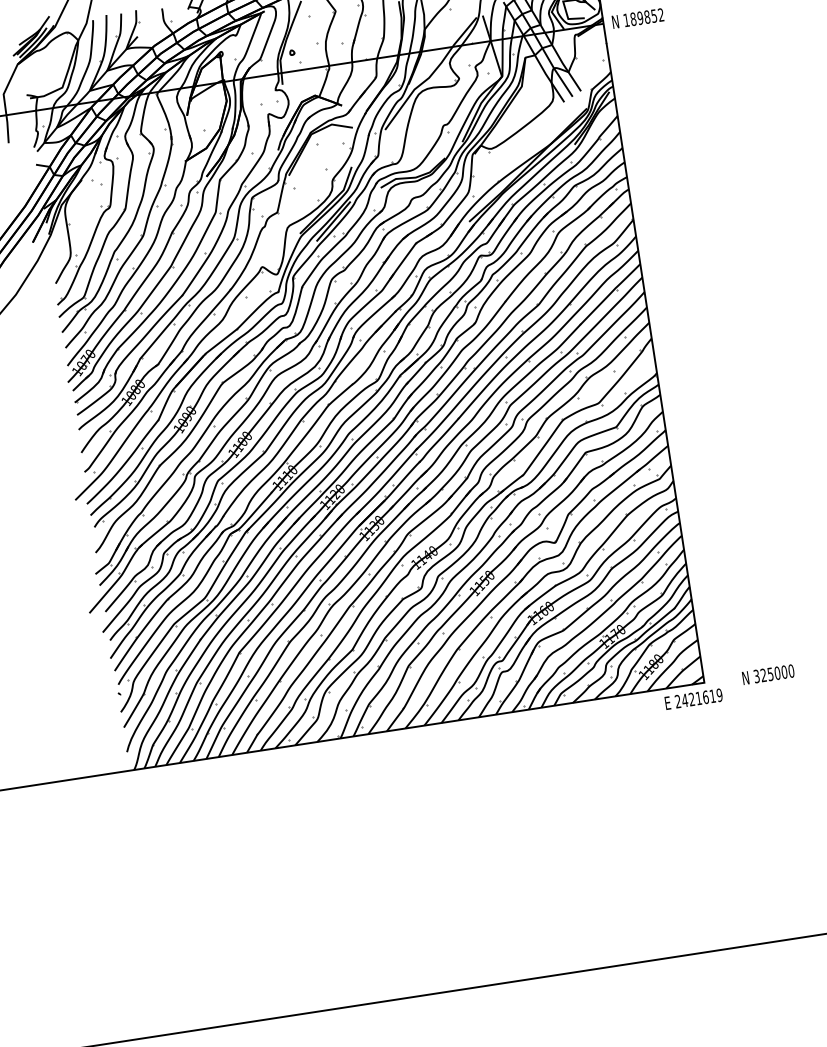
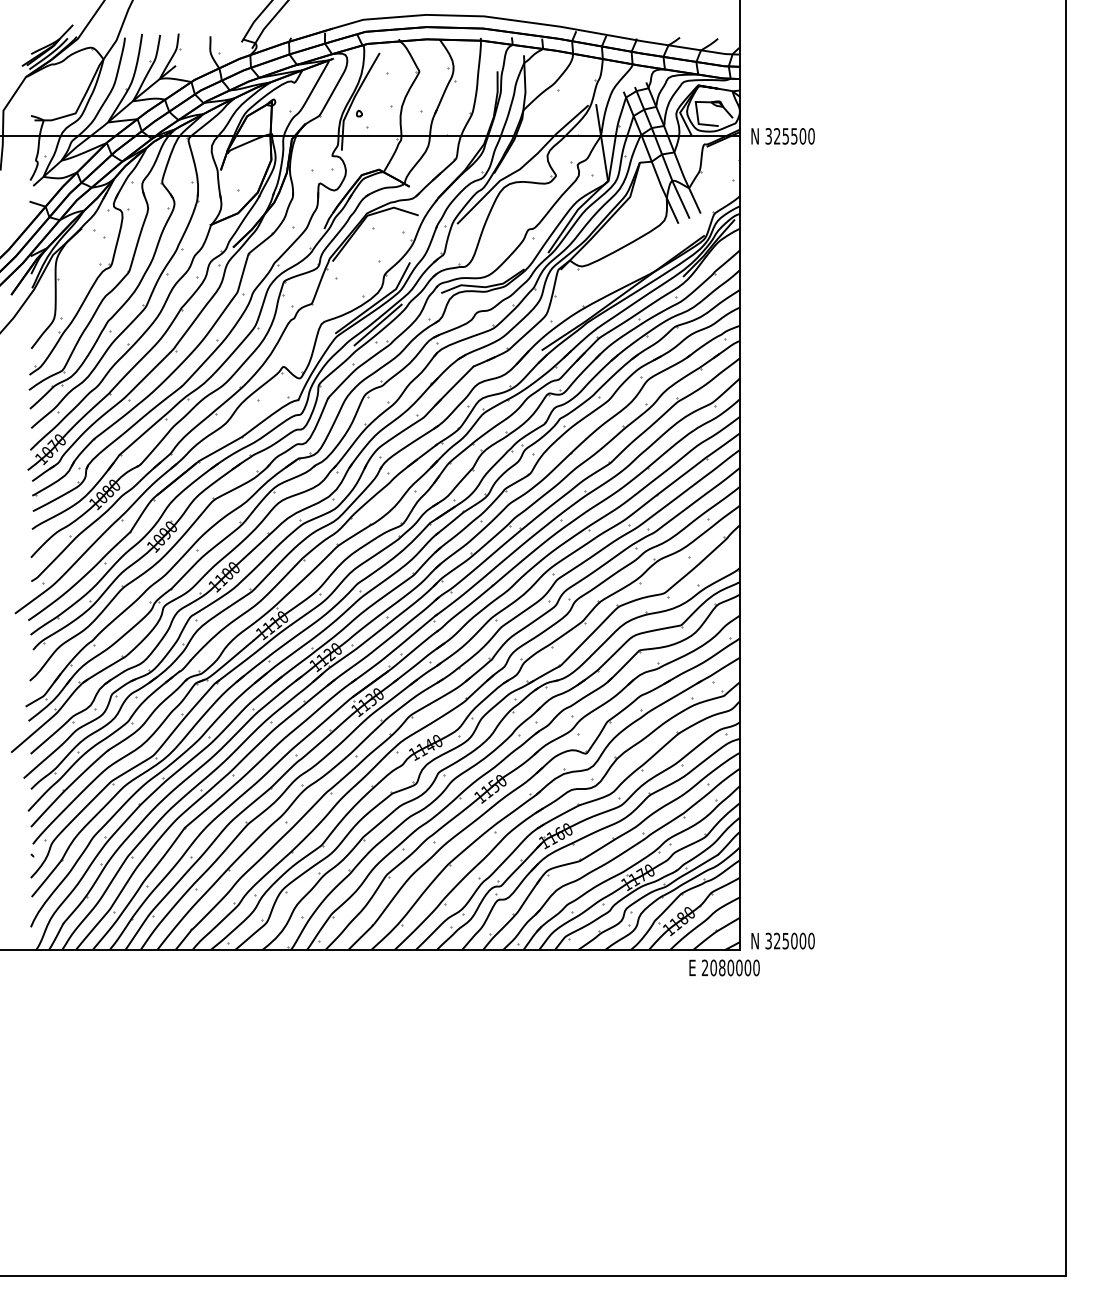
text: (643, 17) -> (789, 136), 189852 -> 325500
text: (767, 674) -> (782, 940), moved
text: (701, 697) -> (734, 967), 2421619 -> 2080000

